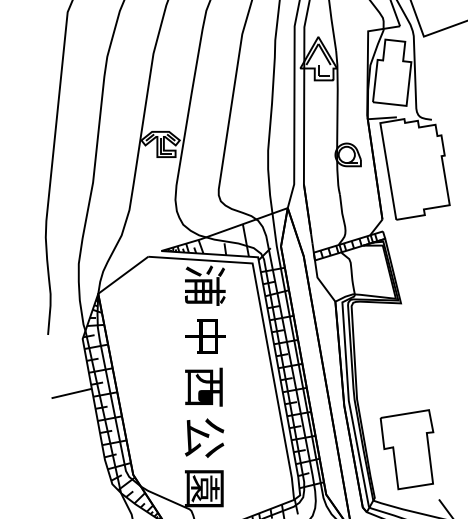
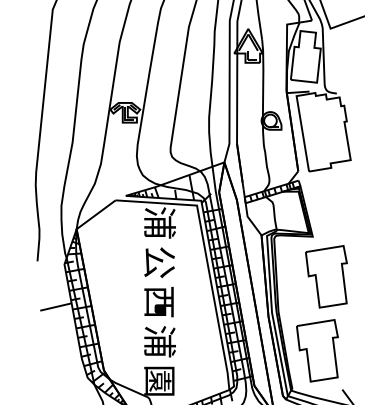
text: (204, 336) -> (159, 262), 中 -> 公
part: (418, 354) -> (326, 276), added
text: (204, 437) -> (159, 341), 公 -> 浦

